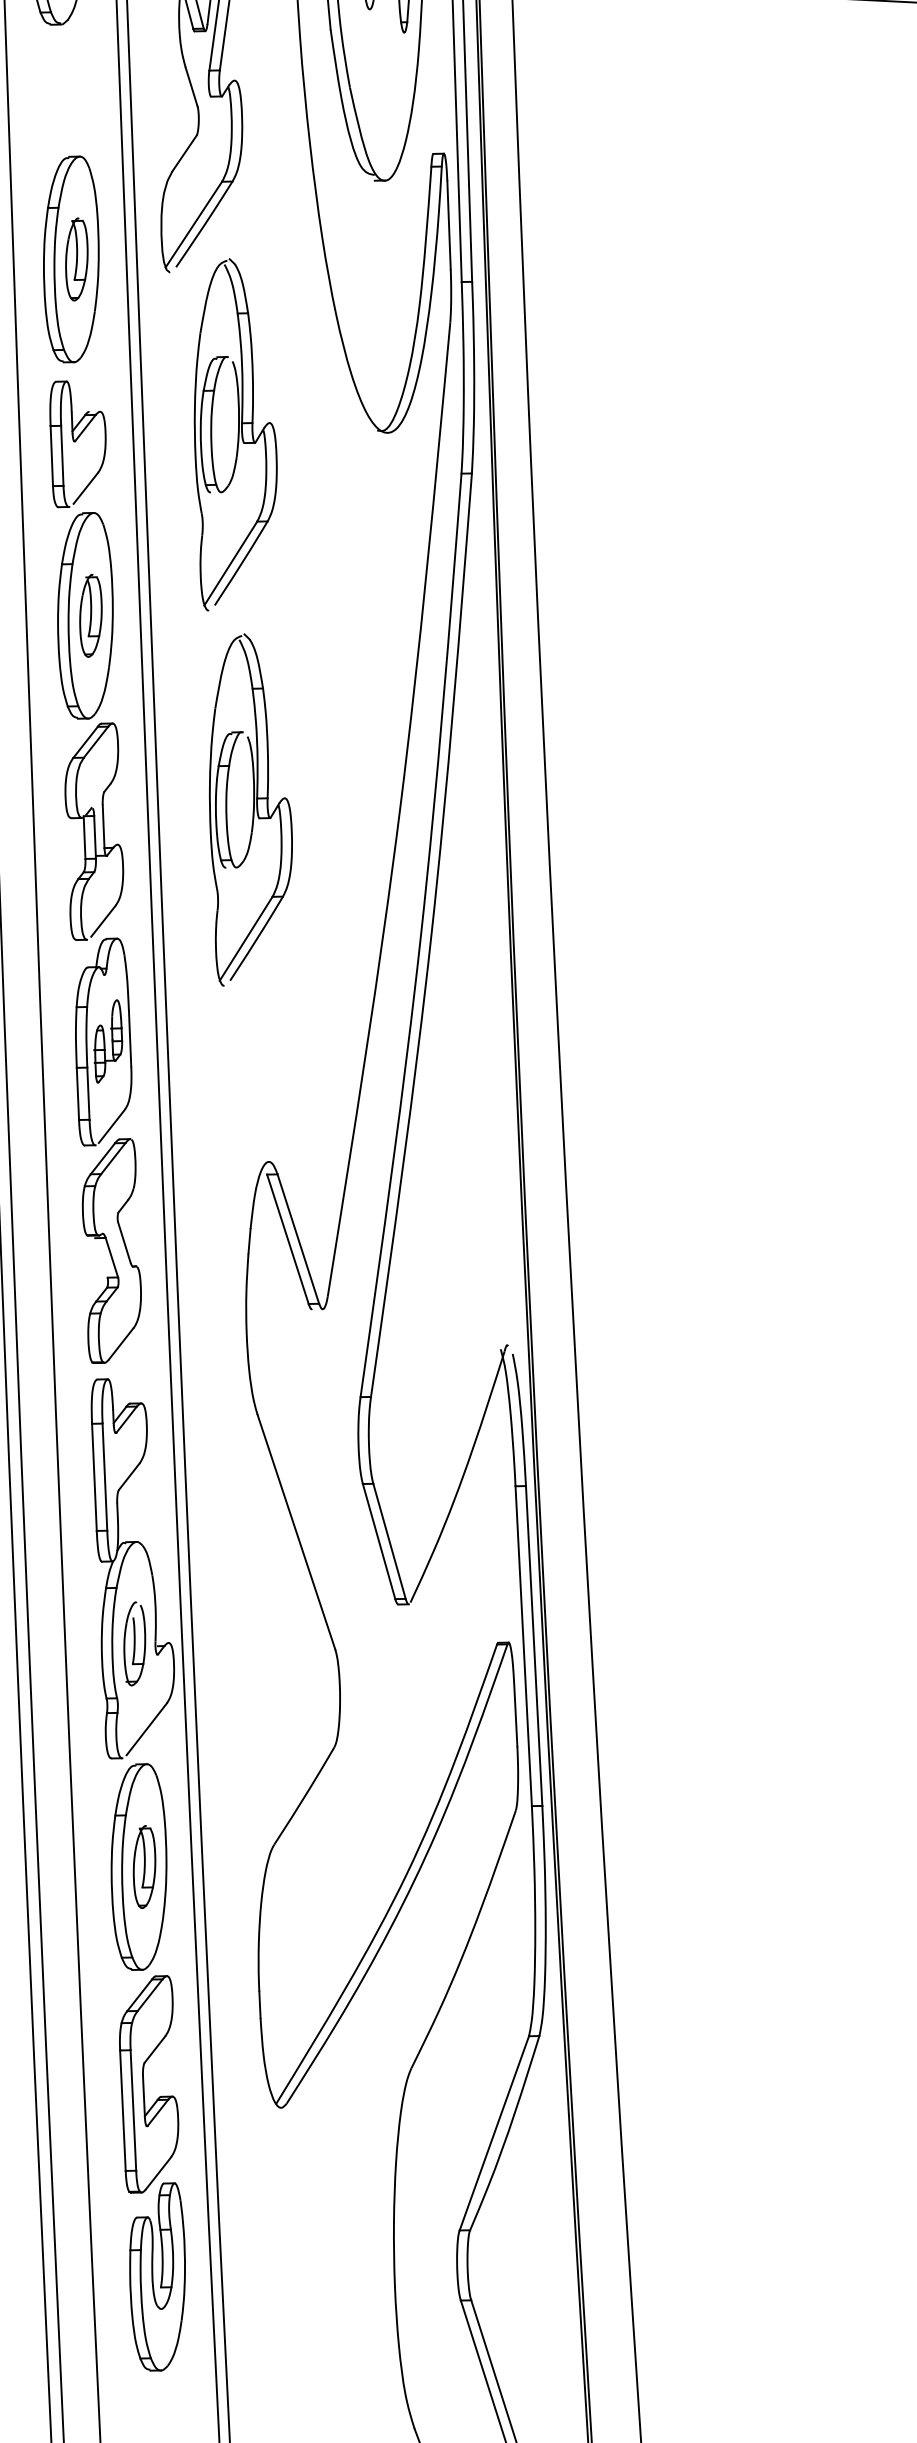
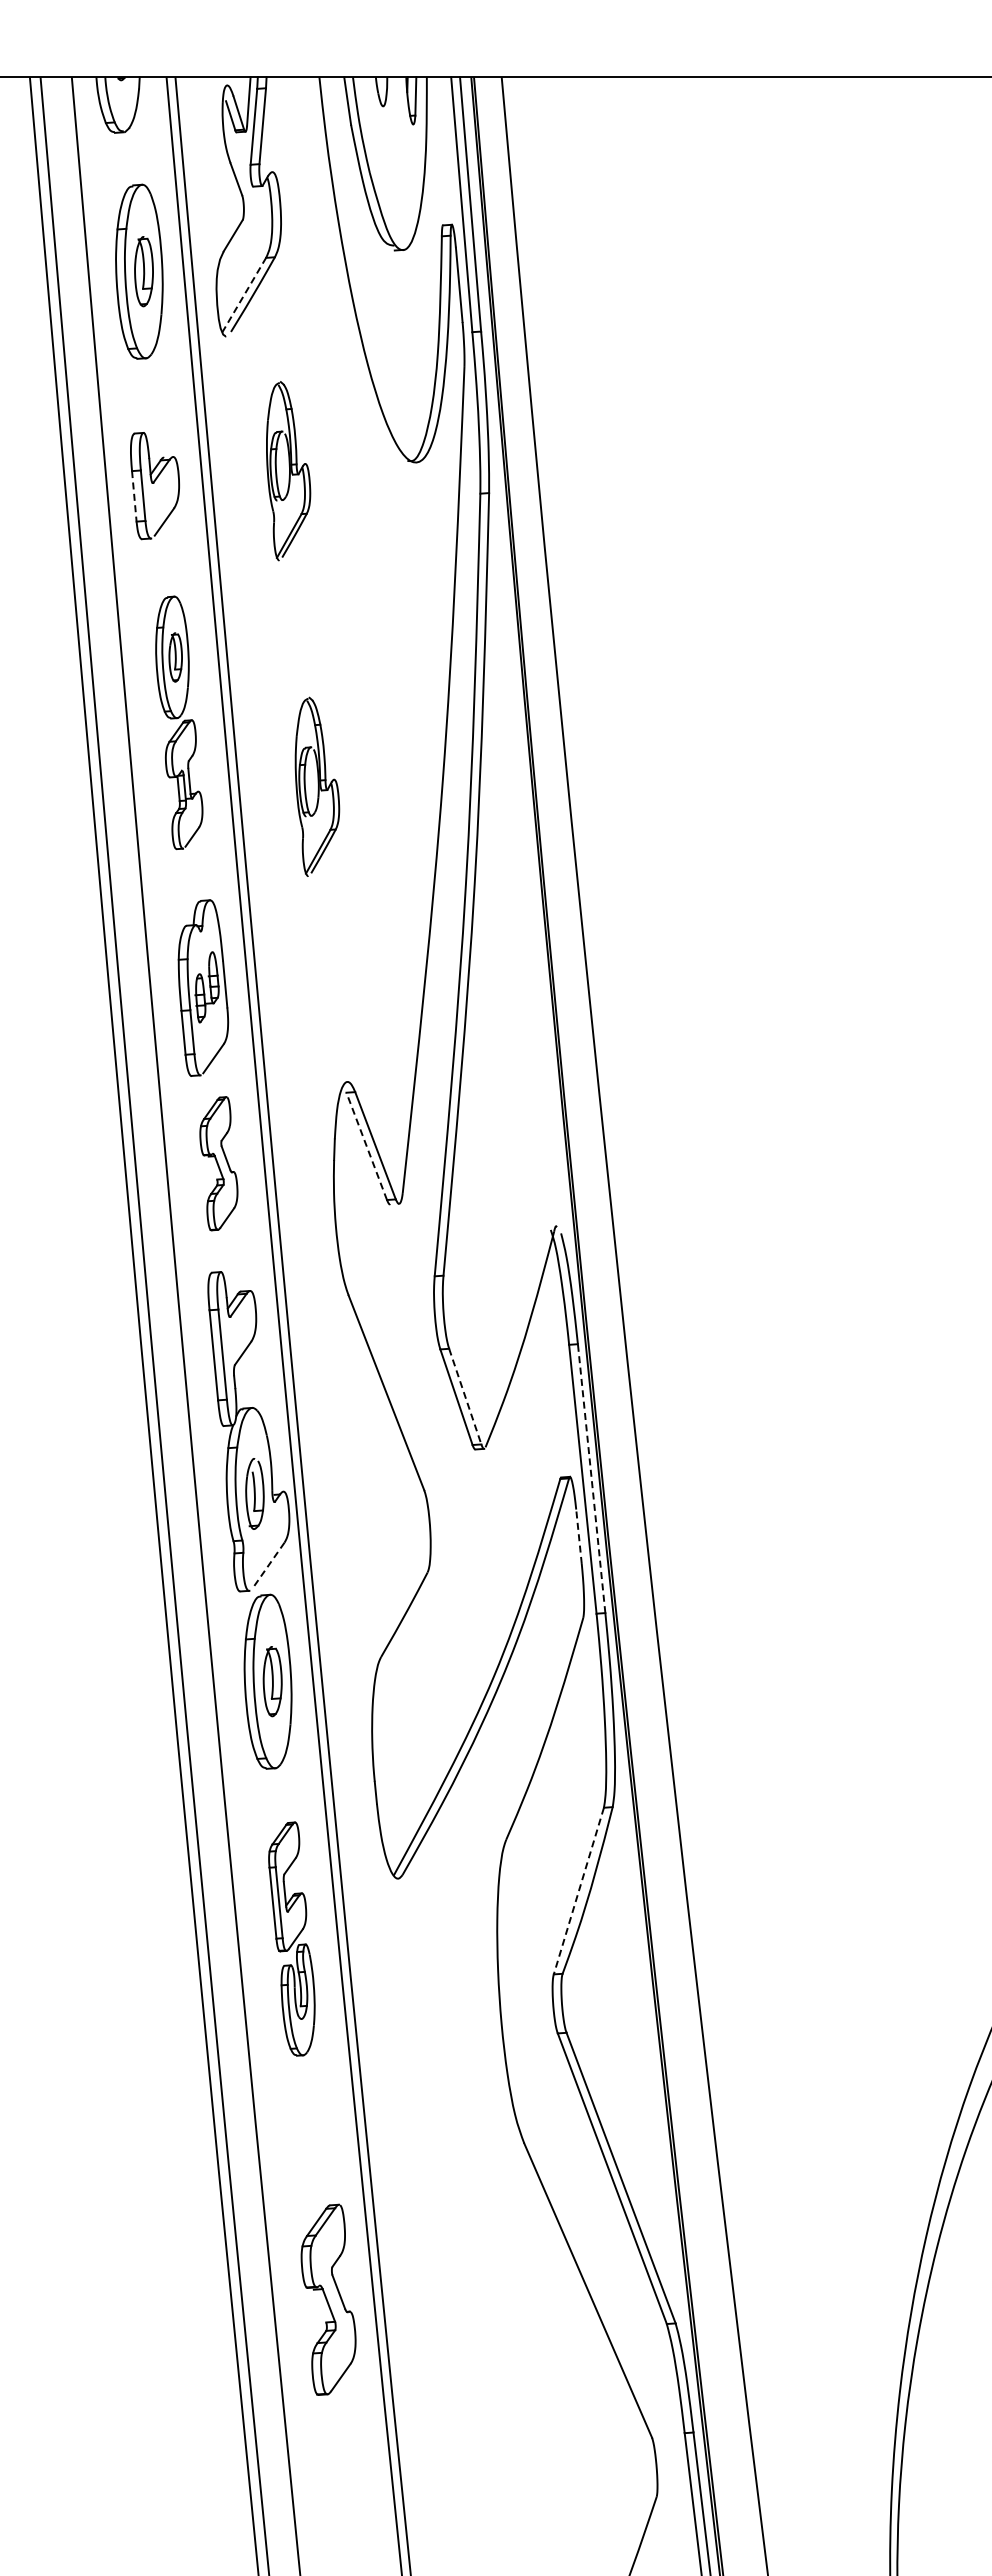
line: (194, 223) -> (244, 294), solid -> dashed
part: (71, 259) -> (139, 271), moved
part: (235, 434) -> (288, 470), size x0.6
line: (52, 456) -> (134, 496), solid -> dashed
part: (91, 726) -> (179, 722), size x0.7
part: (251, 810) -> (317, 786), size x0.6
line: (287, 1238) -> (366, 1145), solid -> dashed
part: (111, 1250) -> (218, 1163), size x0.7
line: (389, 1542) -> (465, 1397), solid -> dashed
line: (534, 1645) -> (591, 1478), solid -> dashed
line: (515, 1713) -> (578, 1536), solid -> dashed
line: (146, 1729) -> (268, 1565), solid -> dashed
line: (493, 2133) -> (578, 1891), solid -> dashed
part: (151, 2172) -> (291, 1938), size x0.7

